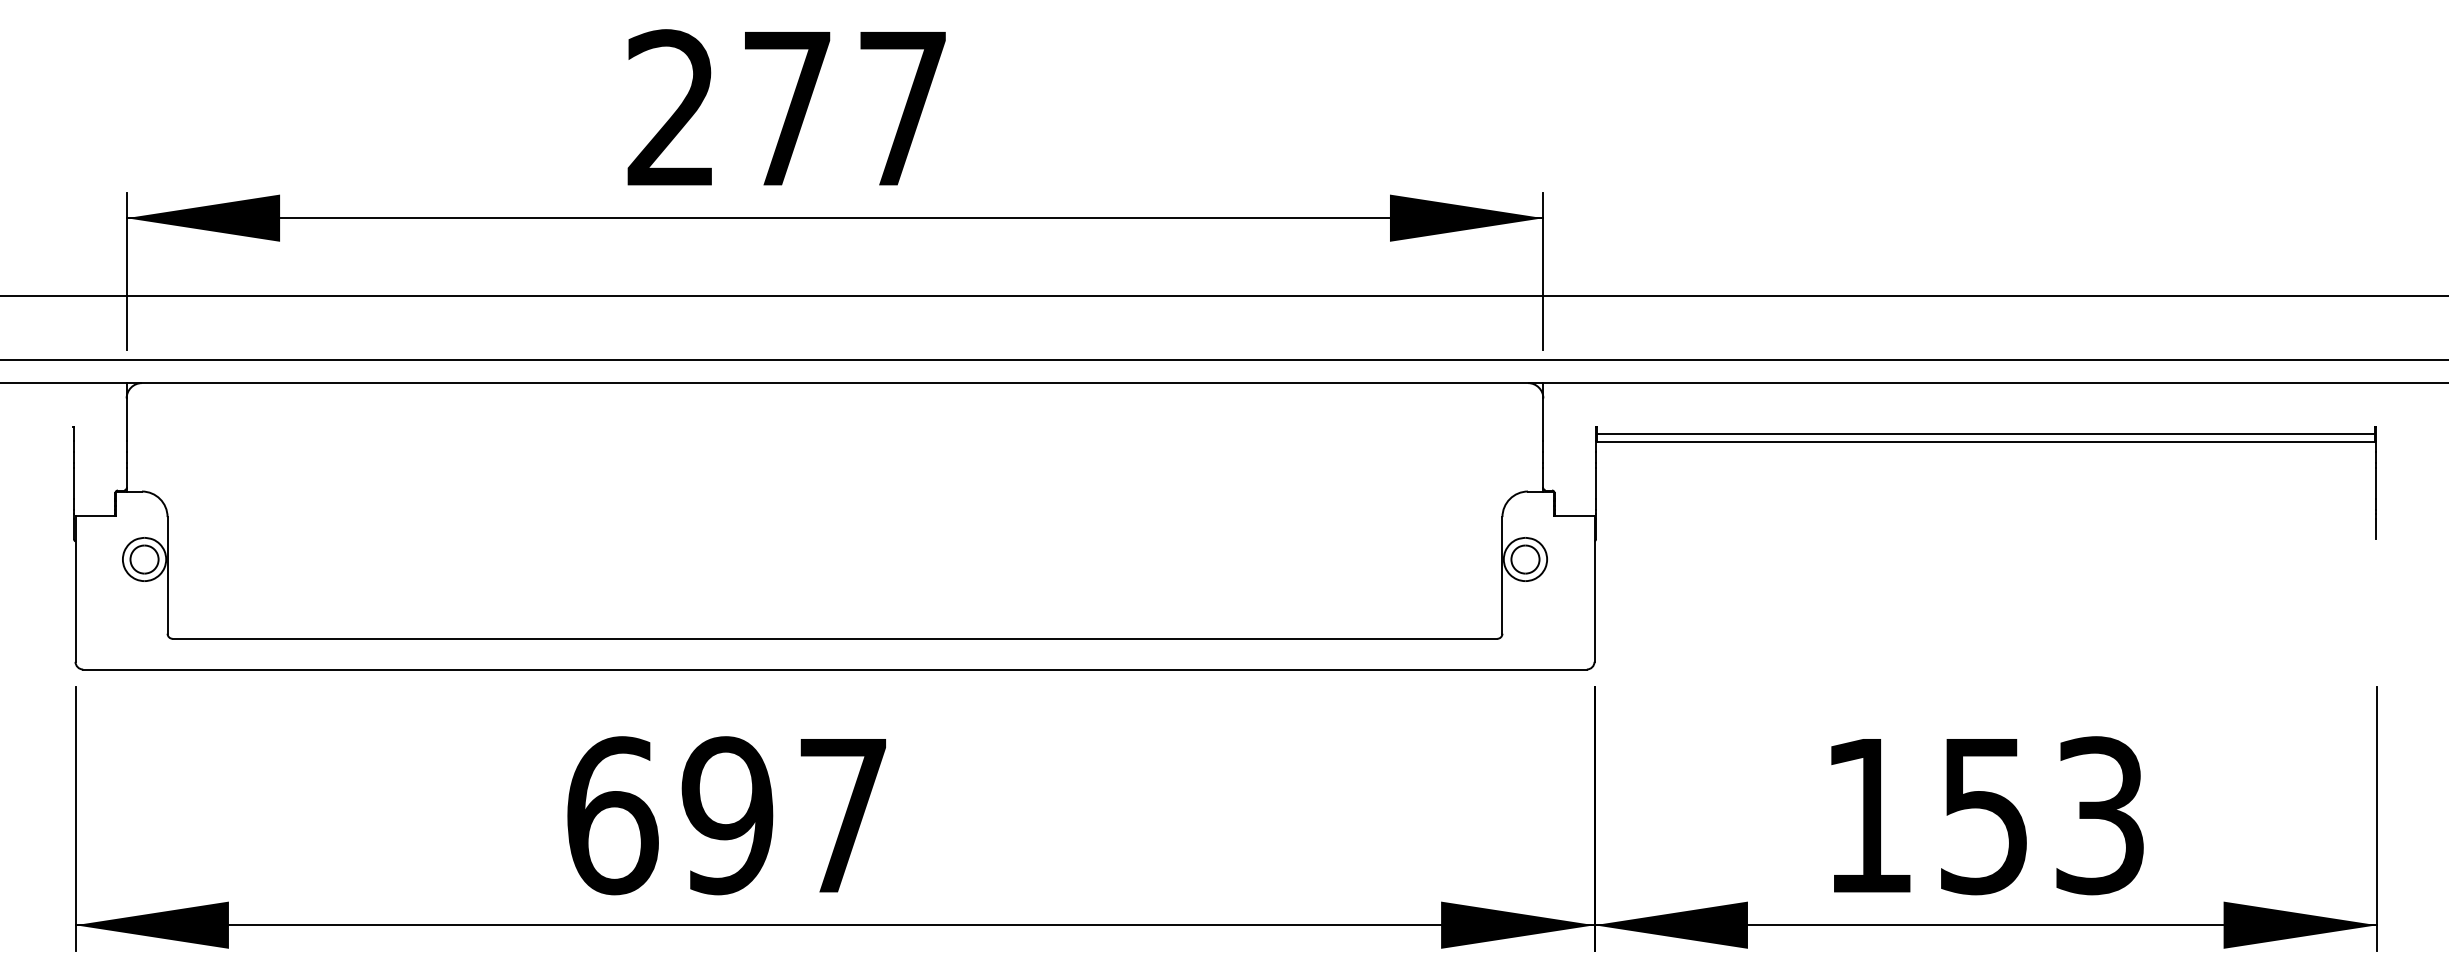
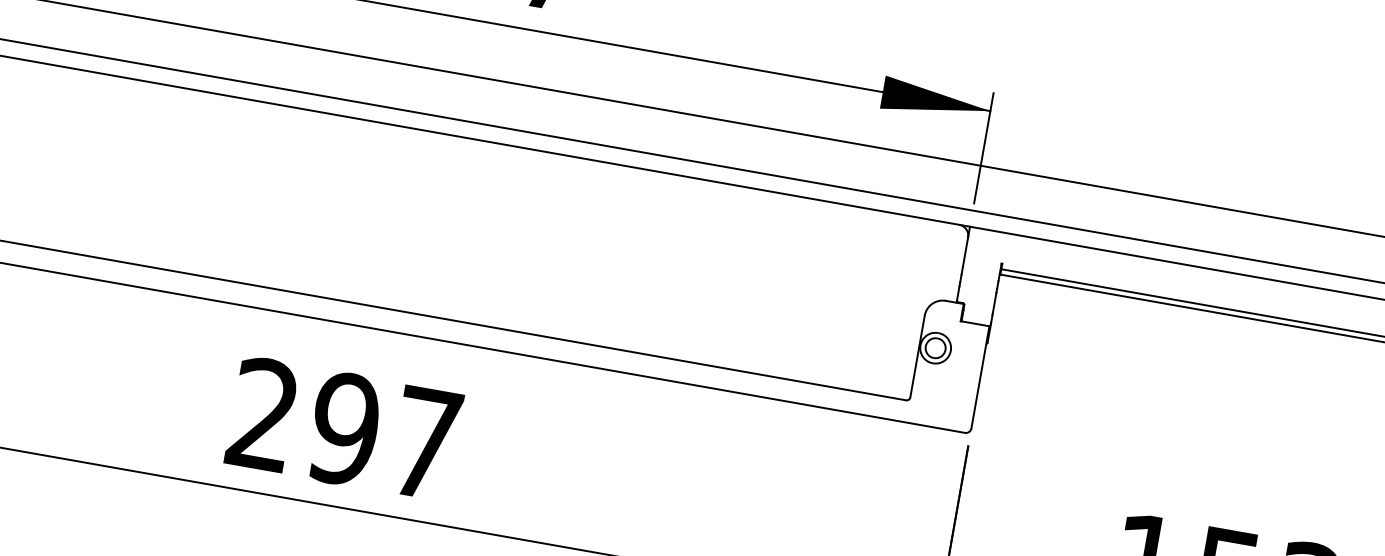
text: (612, 815) -> (263, 414), 697 -> 297

